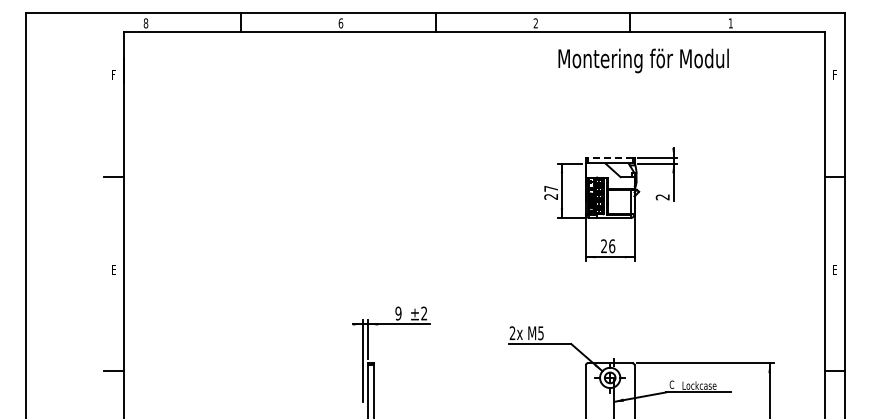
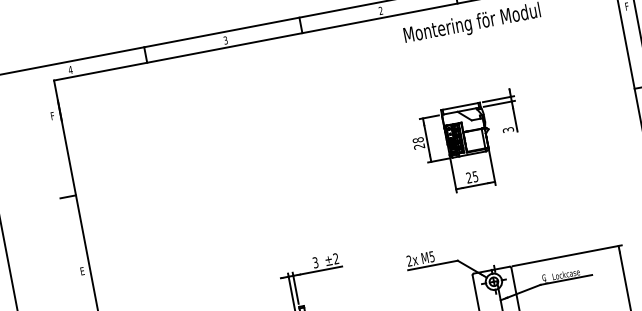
text: (145, 23) -> (70, 70), 8 -> 4
text: (340, 23) -> (225, 40), 6 -> 3
line: (609, 157) -> (459, 106), dashed -> solid
text: (551, 188) -> (418, 139), 27 -> 28
text: (662, 197) -> (508, 130), 2 -> 3
text: (612, 246) -> (475, 176), 26 -> 25
text: (398, 313) -> (315, 262), 9 -> 3

